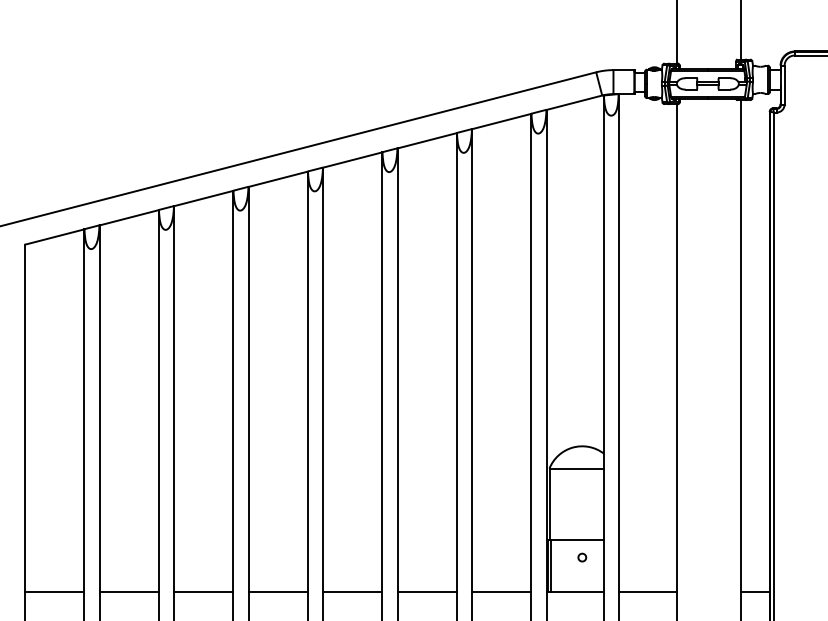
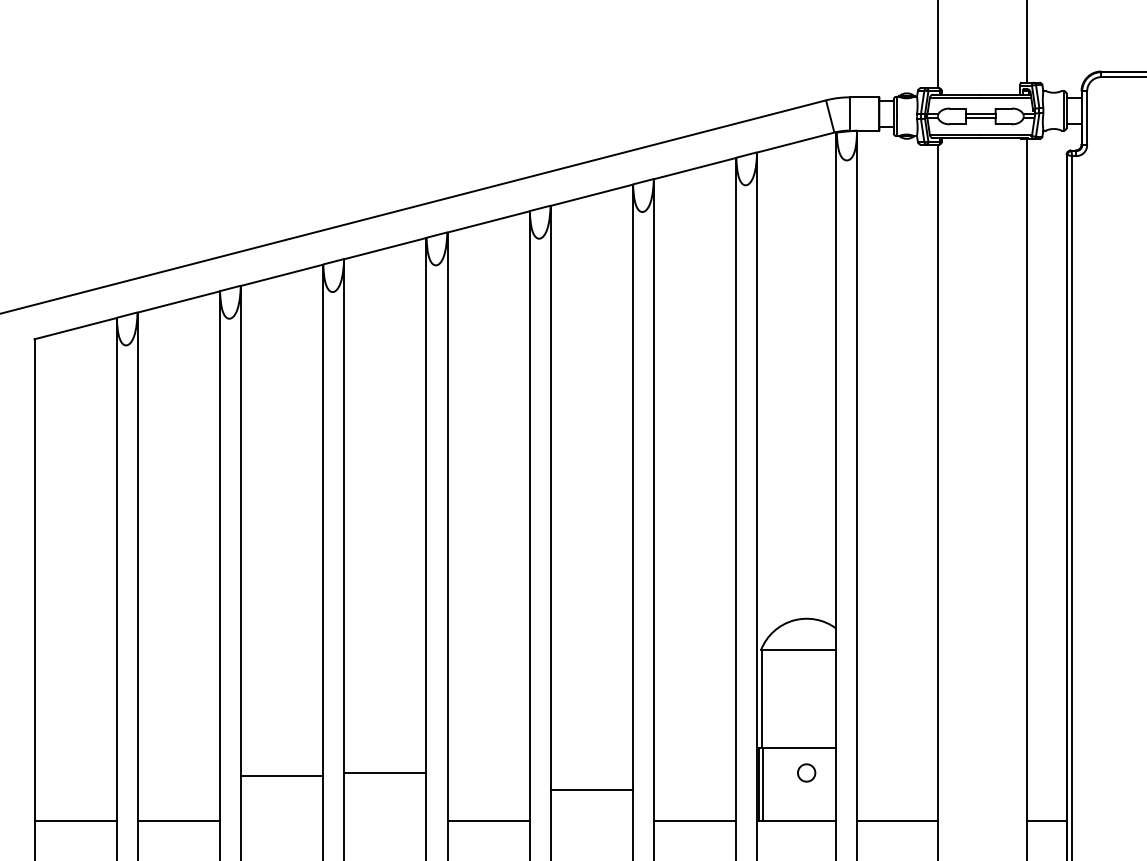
part: (582, 557) -> (806, 772), size x1.6
line: (204, 592) -> (282, 776), moved
line: (278, 592) -> (385, 773), moved
line: (426, 592) -> (591, 790), moved

